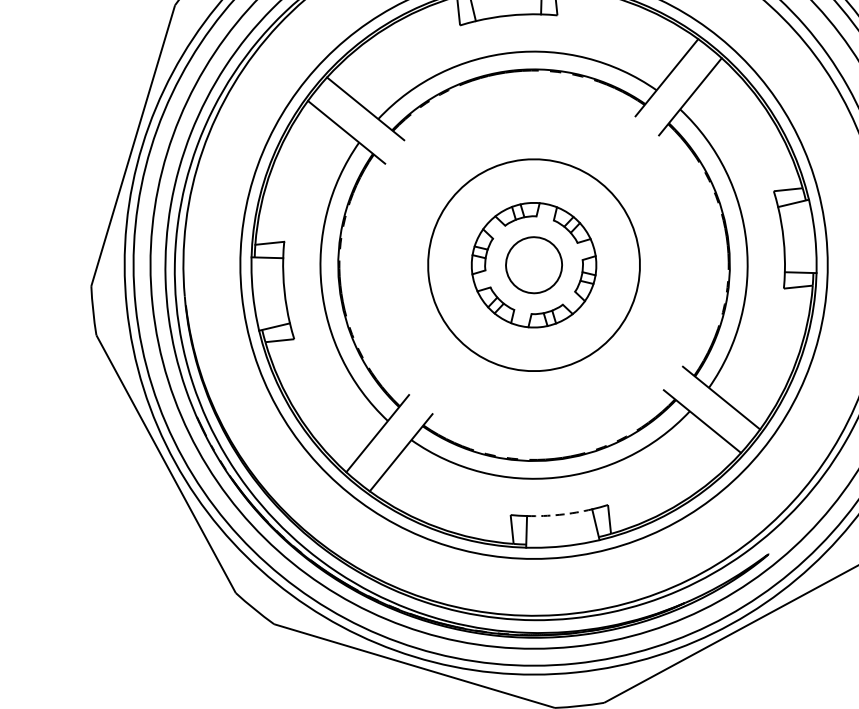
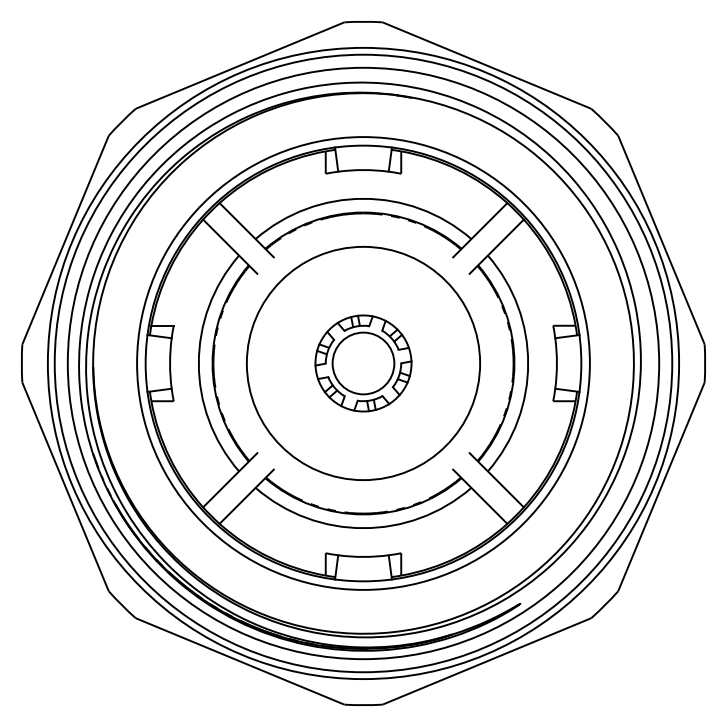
circle: (534, 265) -> (363, 363), size x1.43
circle: (534, 265) -> (363, 363), size x1.43
arc: (559, 514) -> (363, 556), dashed -> solid

